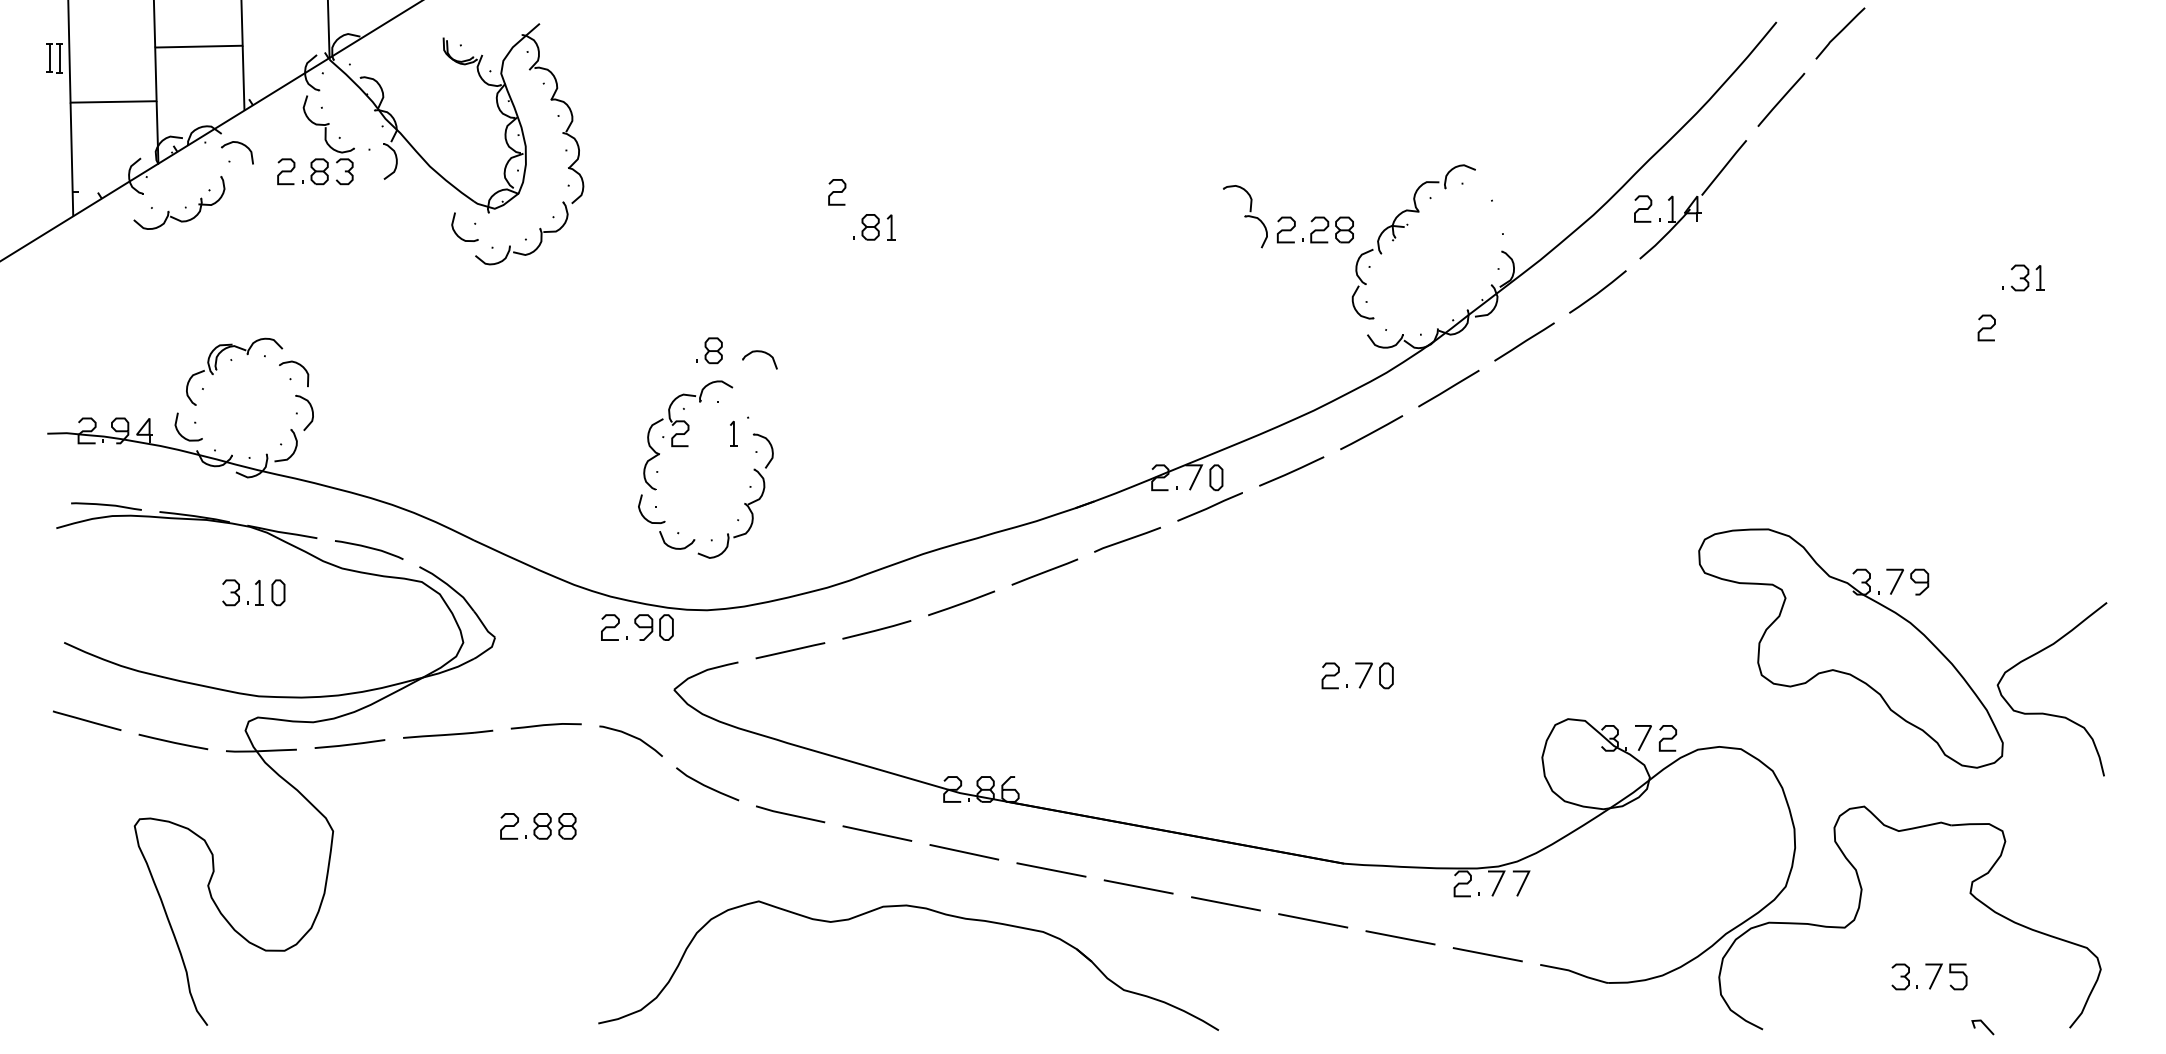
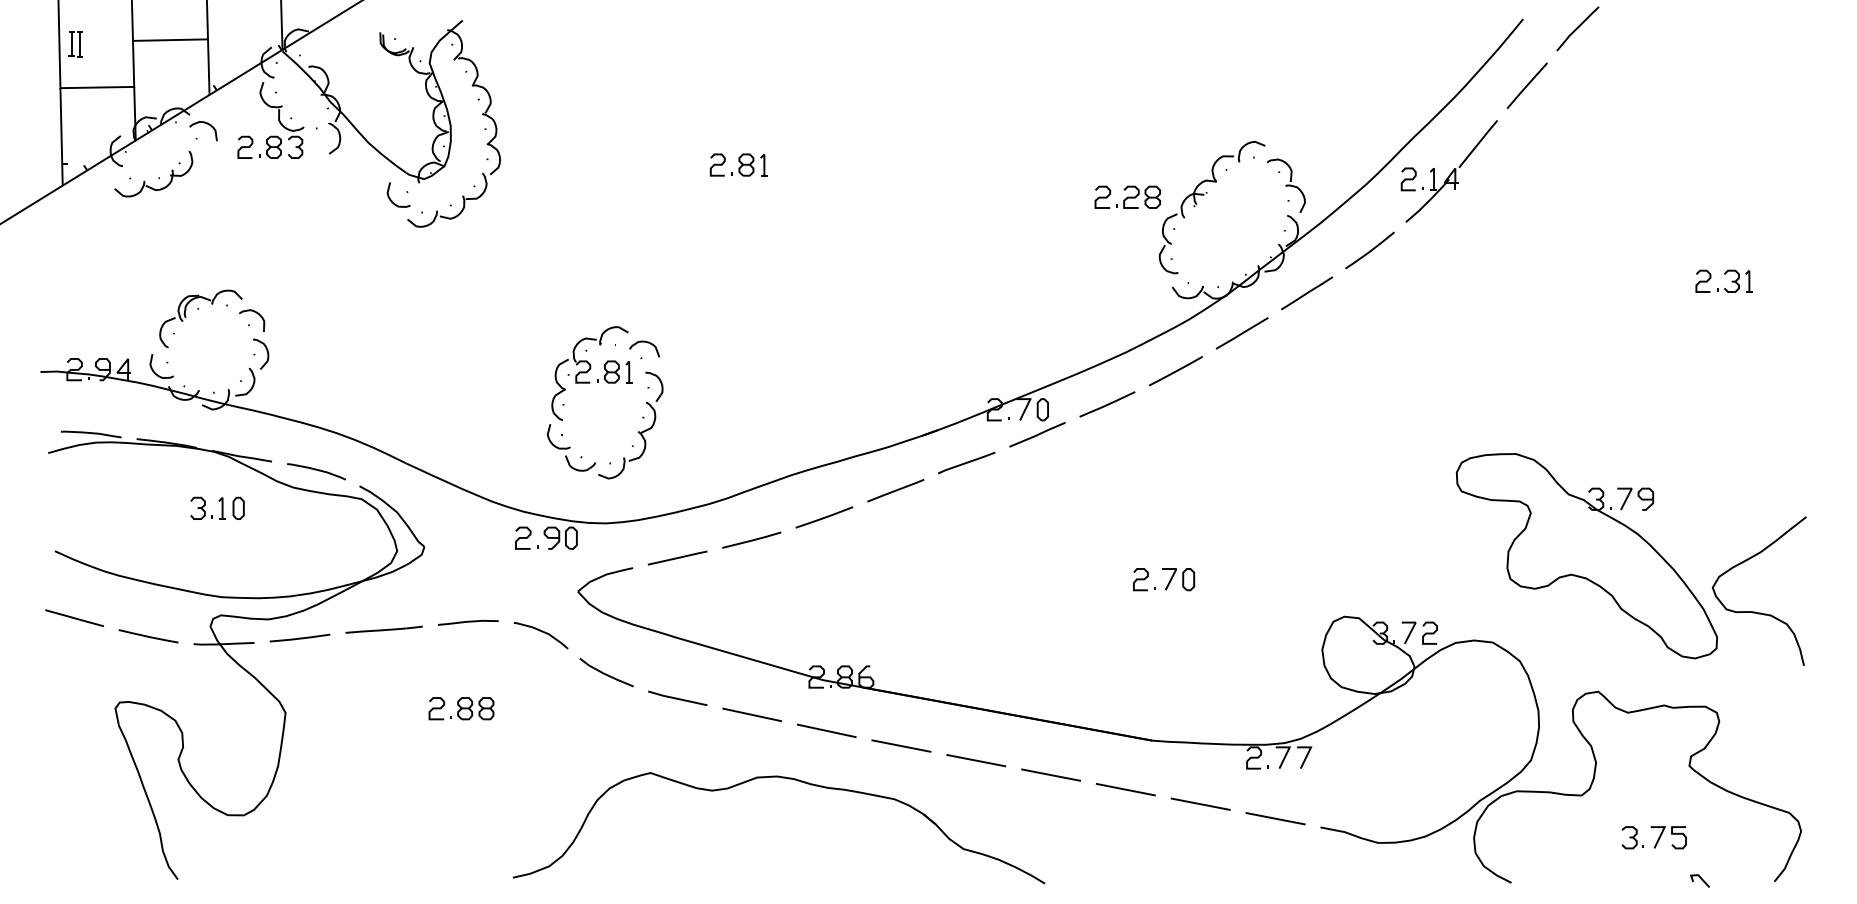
part: (54, 58) -> (75, 44), moved
part: (1245, 216) -> (1286, 185), moved
part: (874, 227) -> (749, 165), moved
part: (2023, 277) -> (1734, 280), moved
part: (709, 350) -> (608, 371), moved
part: (759, 352) -> (644, 342), moved

